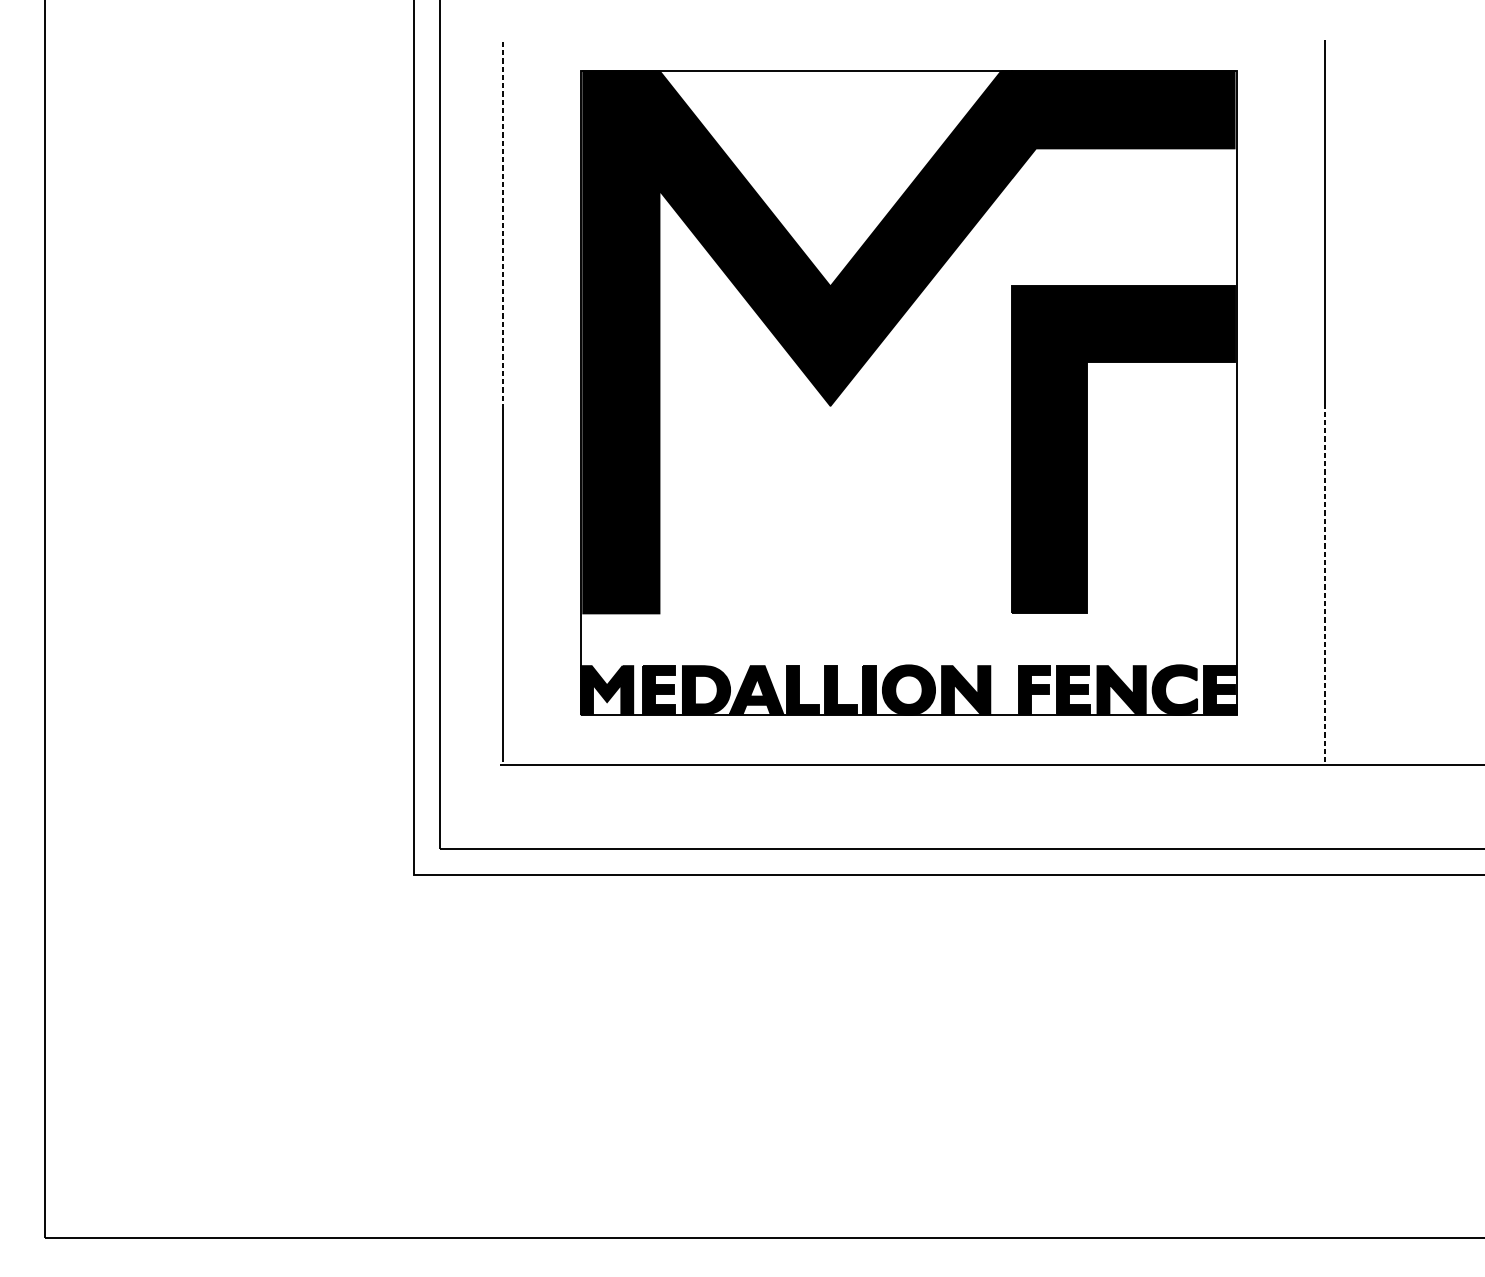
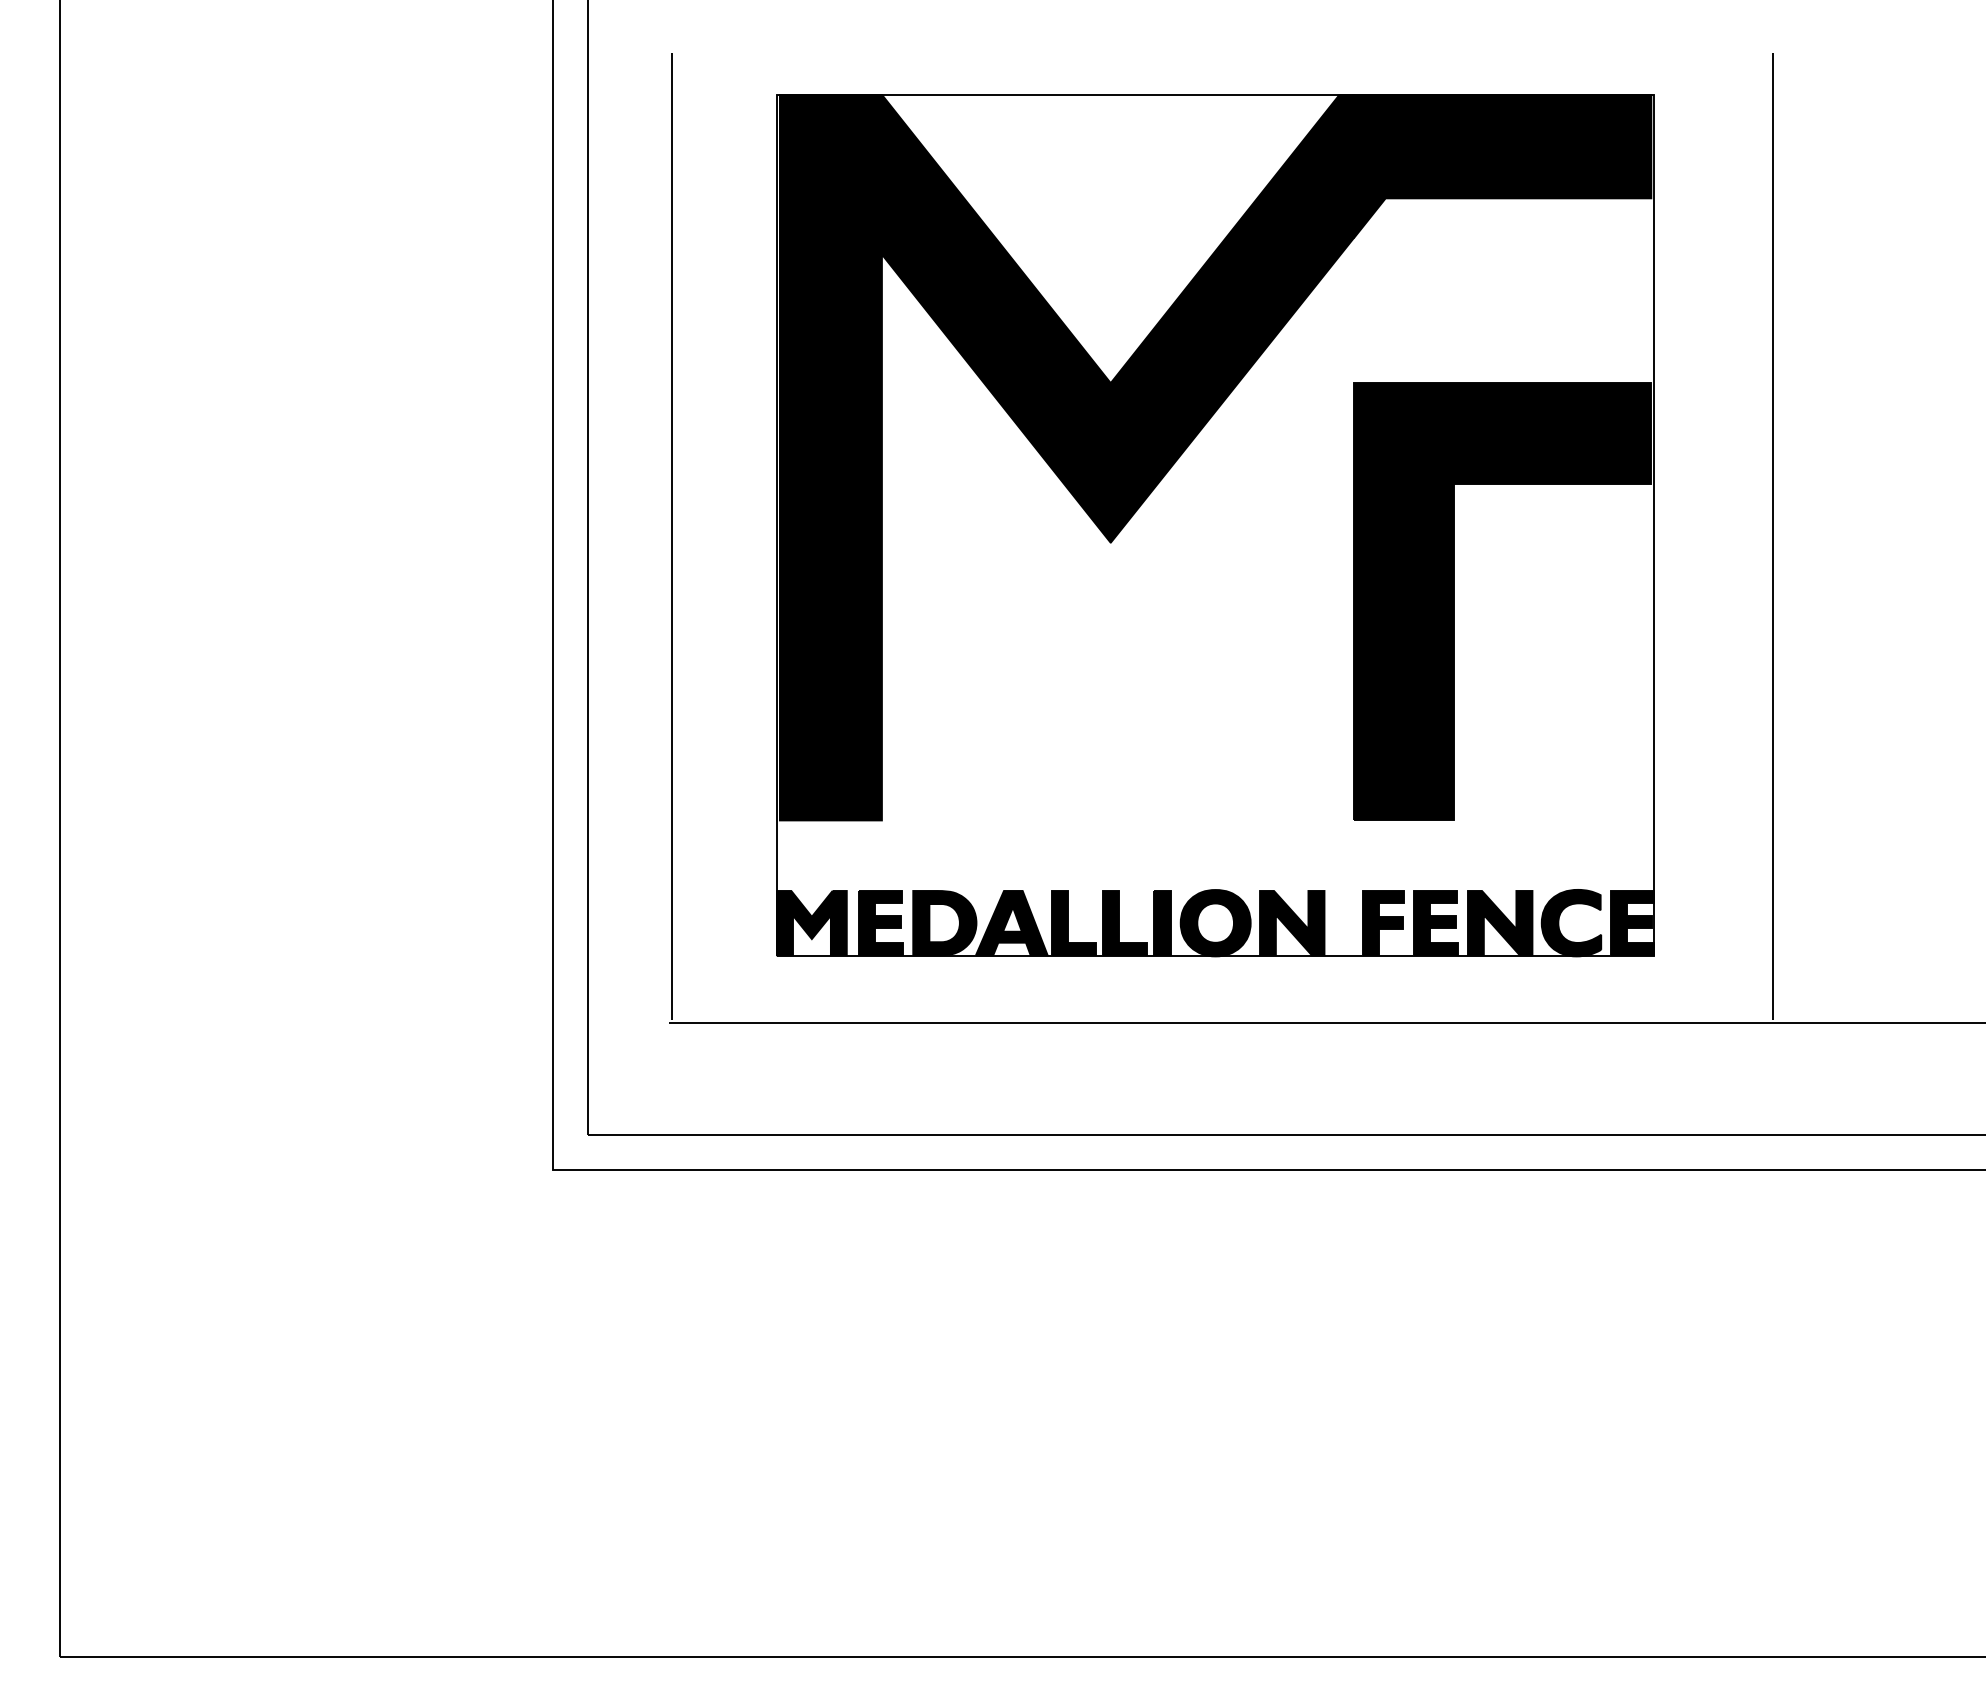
line: (502, 224) -> (672, 300), dashed -> solid
line: (1325, 585) -> (1772, 782), dashed -> solid

